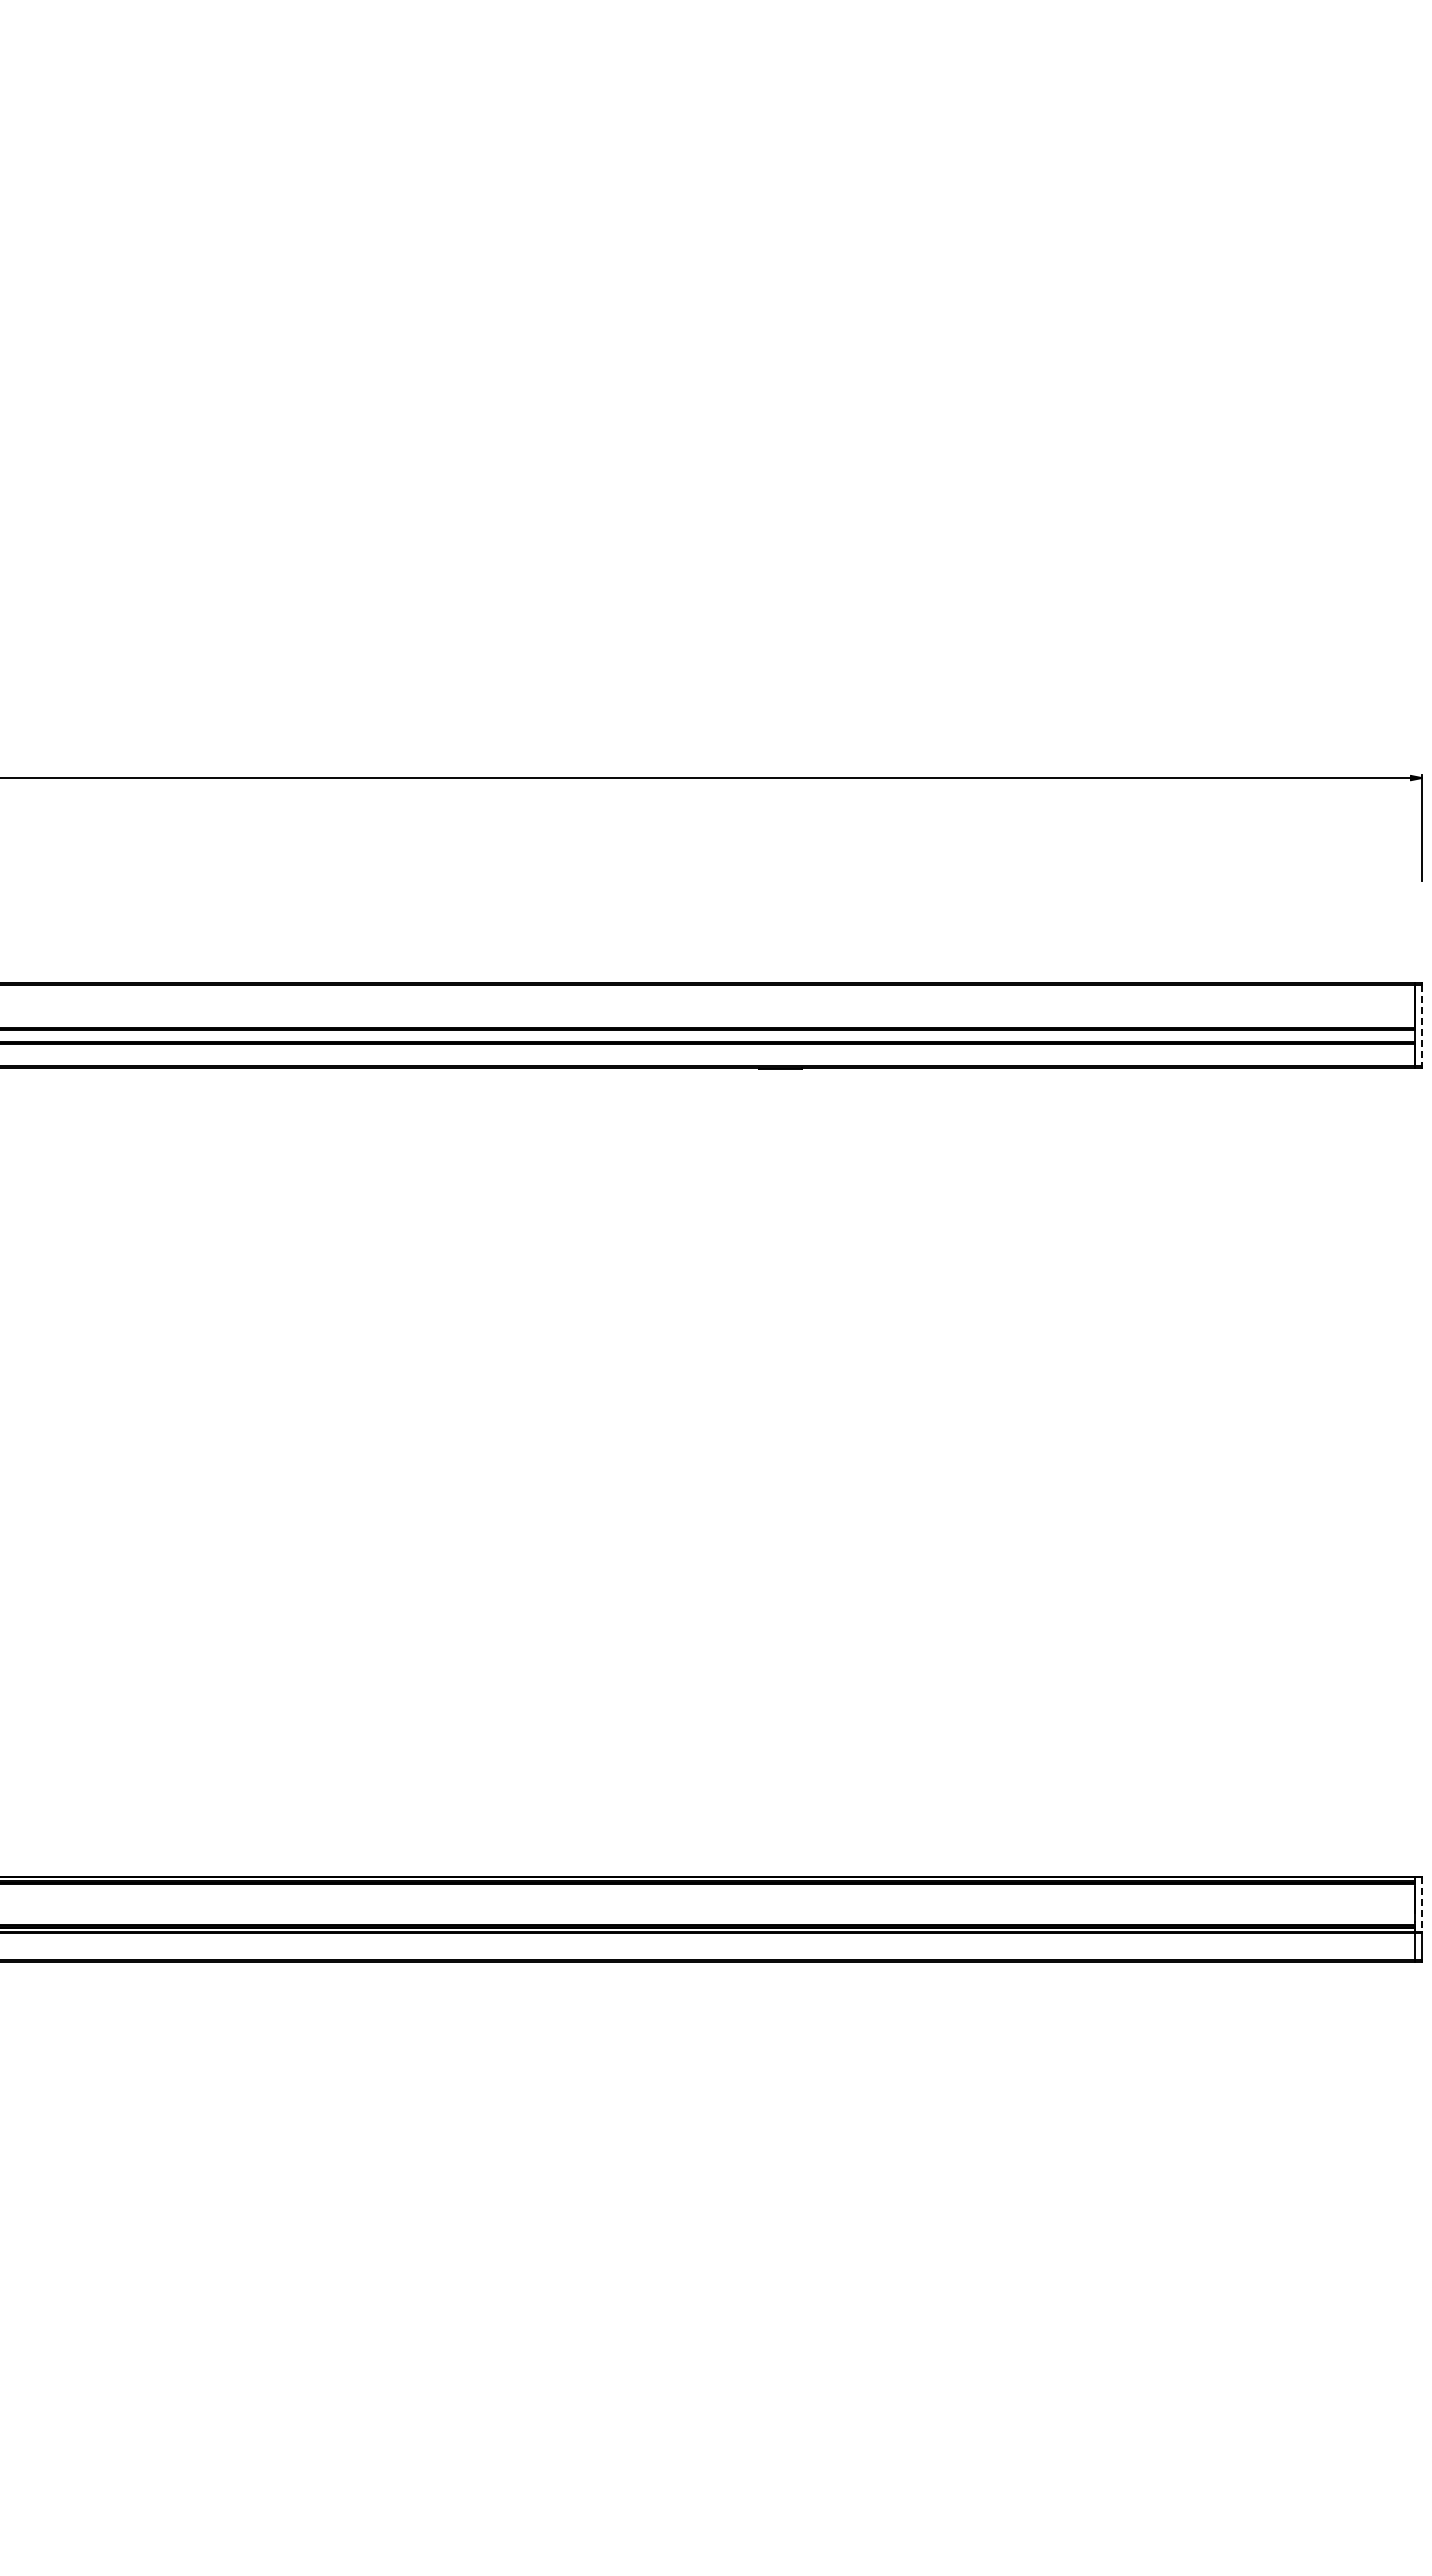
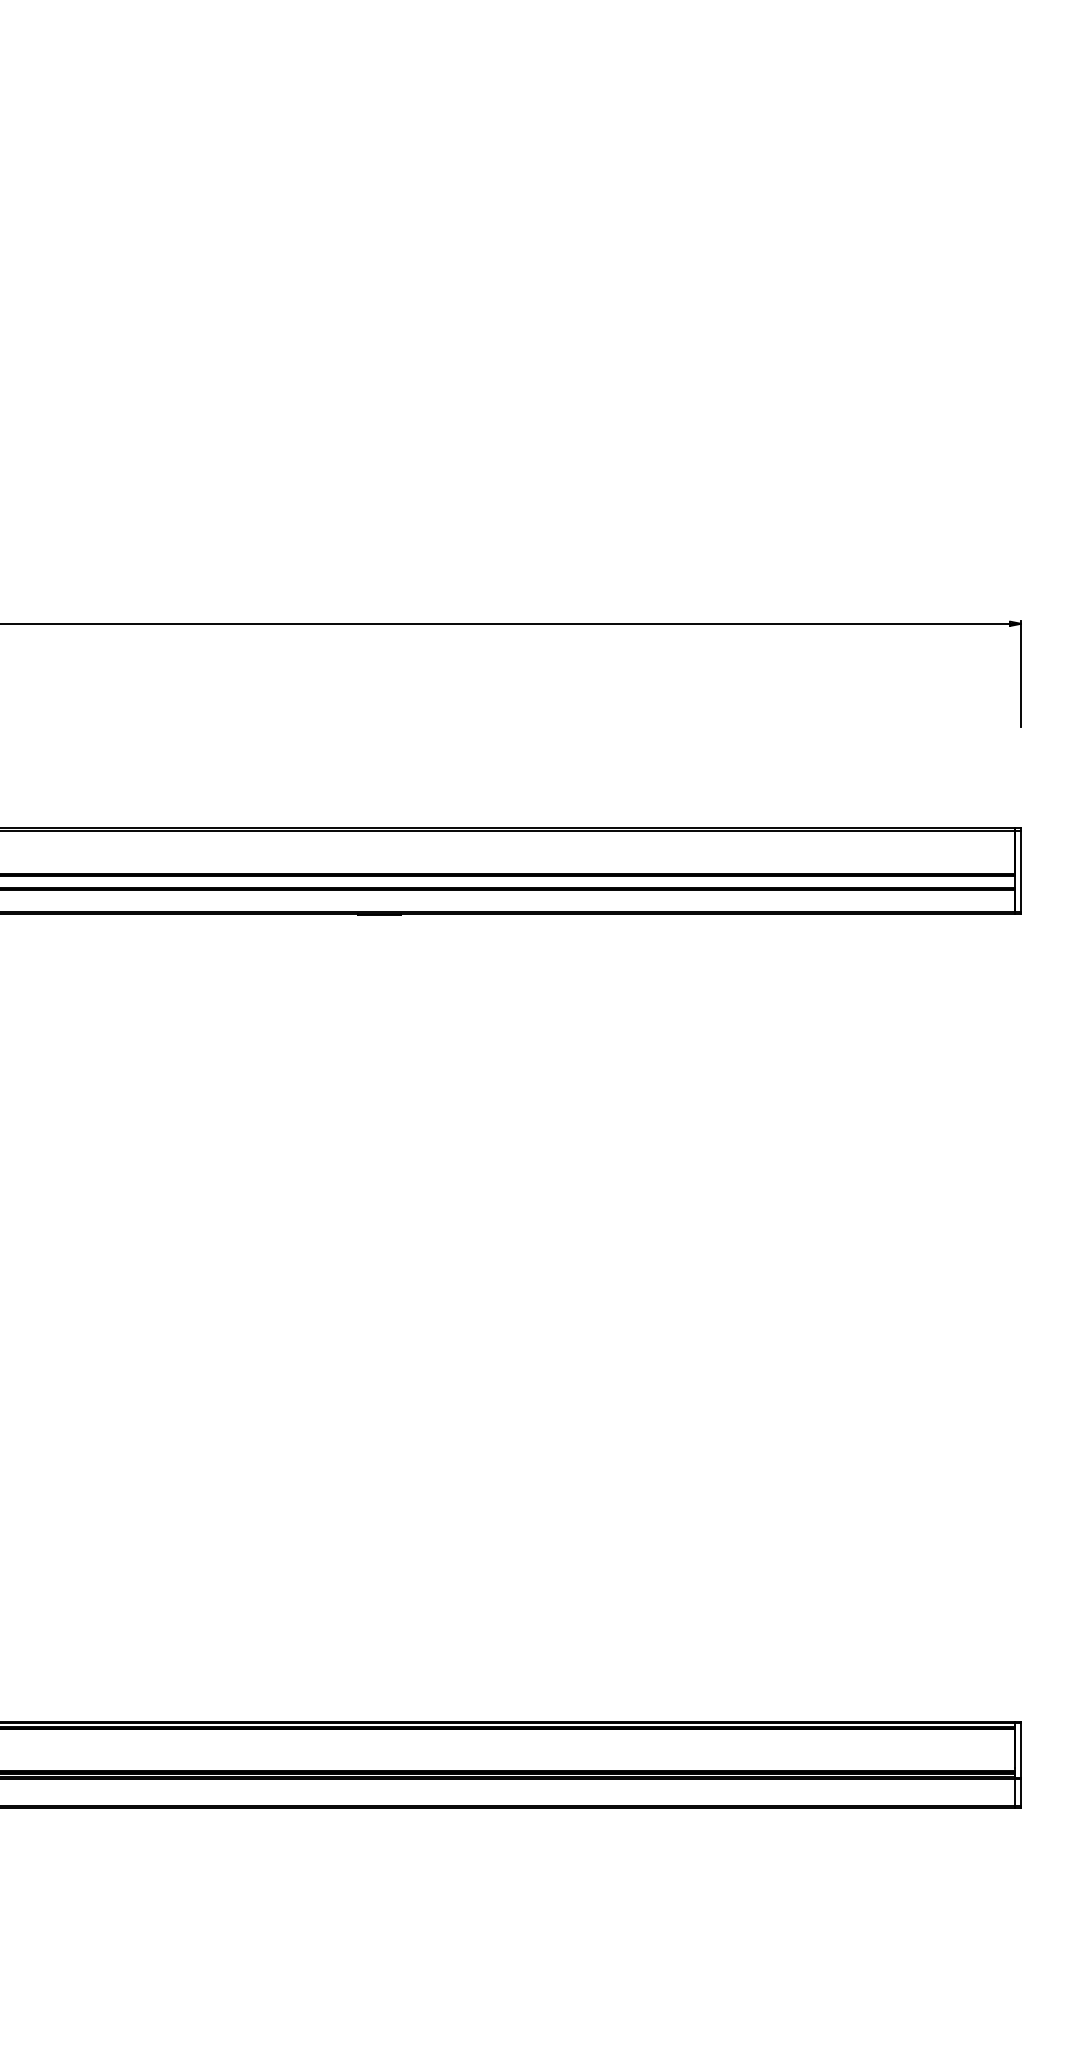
line: (1421, 1025) -> (1020, 871), dashed -> solid
line: (1421, 1904) -> (1020, 1750), dashed -> solid

